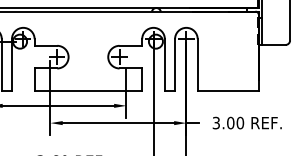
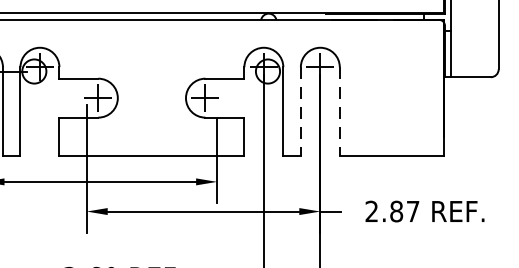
line: (175, 65) -> (301, 112), solid -> dashed
line: (197, 65) -> (339, 112), solid -> dashed
text: (228, 122) -> (392, 210), 3.00 -> 2.87

